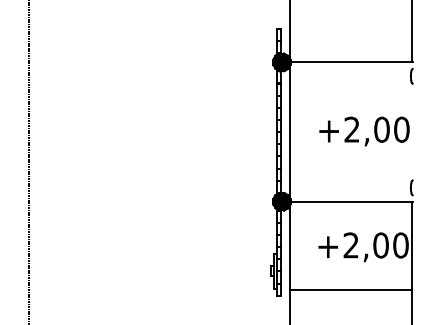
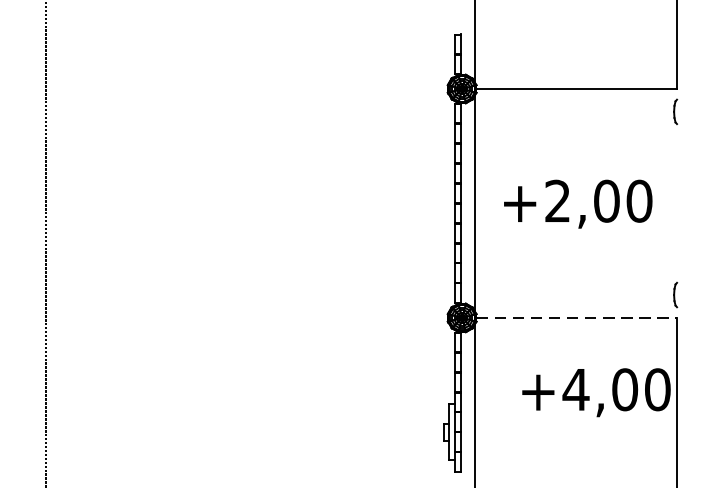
text: (364, 131) -> (578, 204), moved
line: (351, 201) -> (576, 317), solid -> dashed
text: (351, 245) -> (576, 389), +2,00 -> +4,00
line: (350, 290) -> (574, 463), removed

